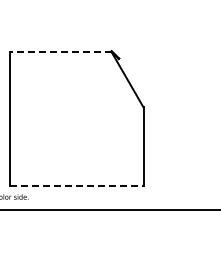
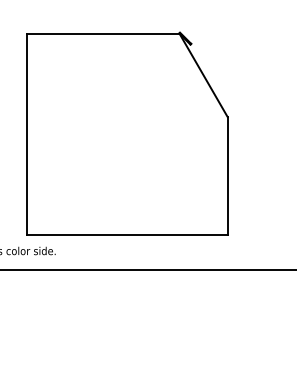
line: (60, 52) -> (103, 34), dashed -> solid
line: (76, 186) -> (127, 235), dashed -> solid

